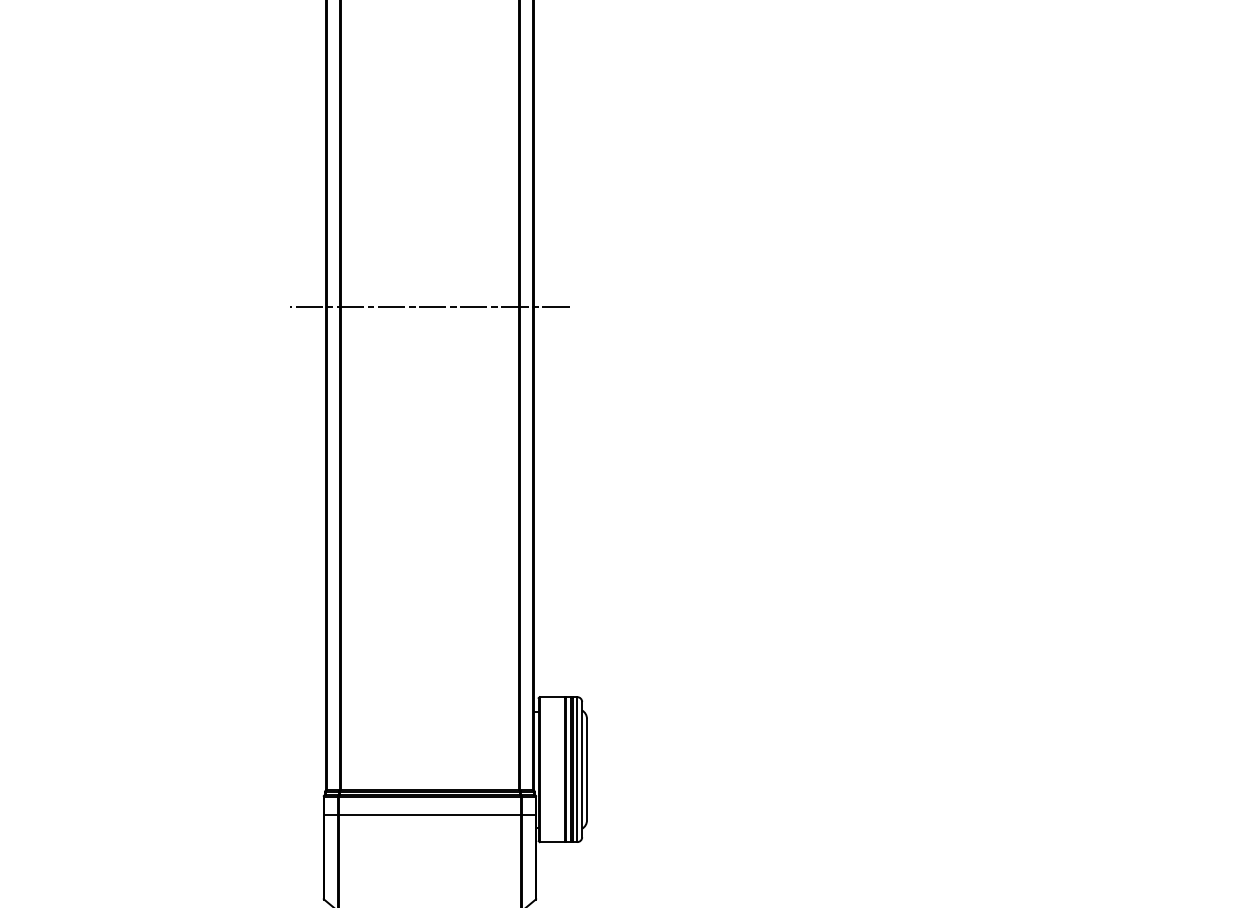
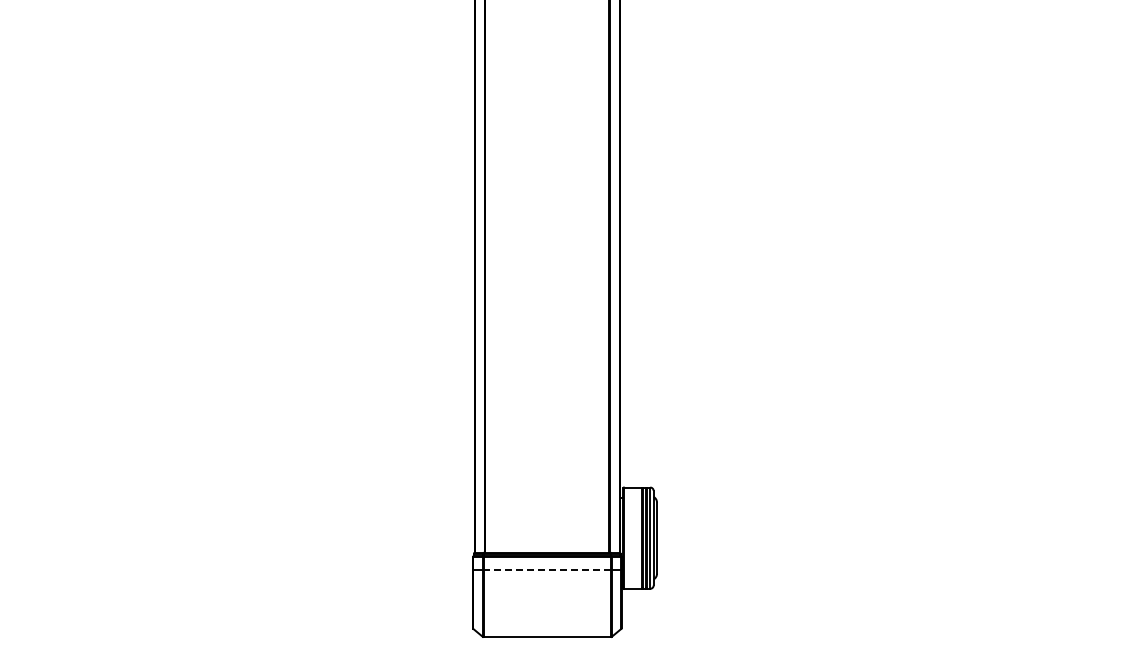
line: (428, 307) -> (546, 215), removed
line: (430, 814) -> (547, 569), solid -> dashed

